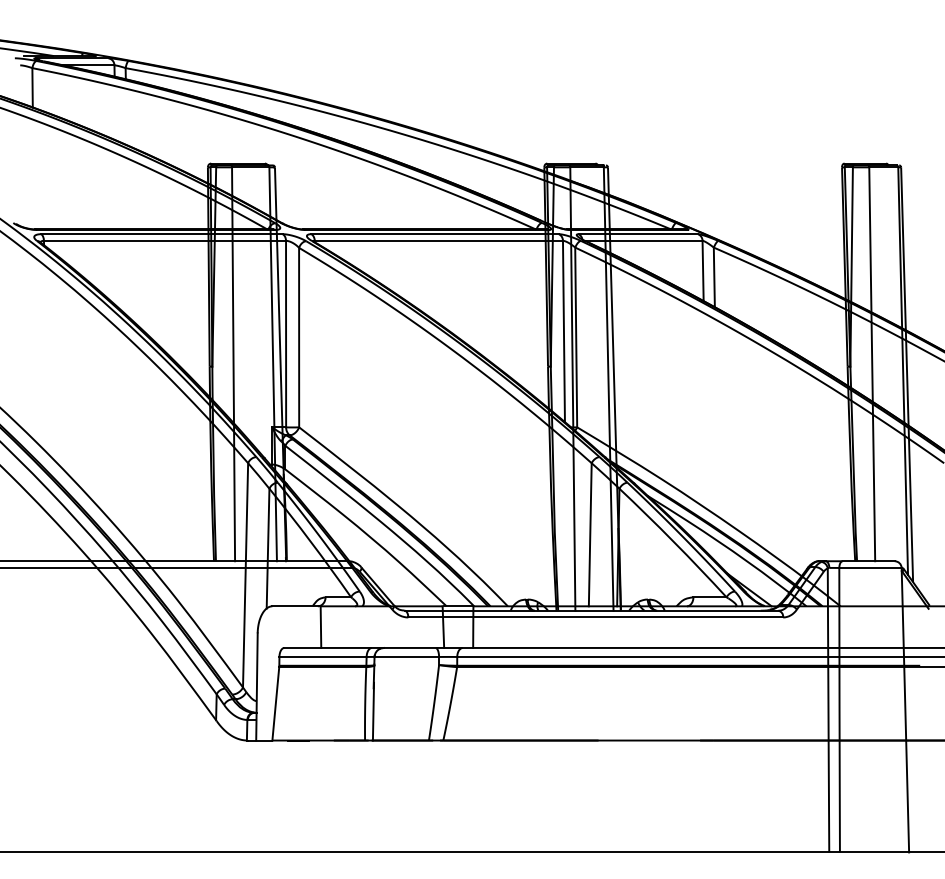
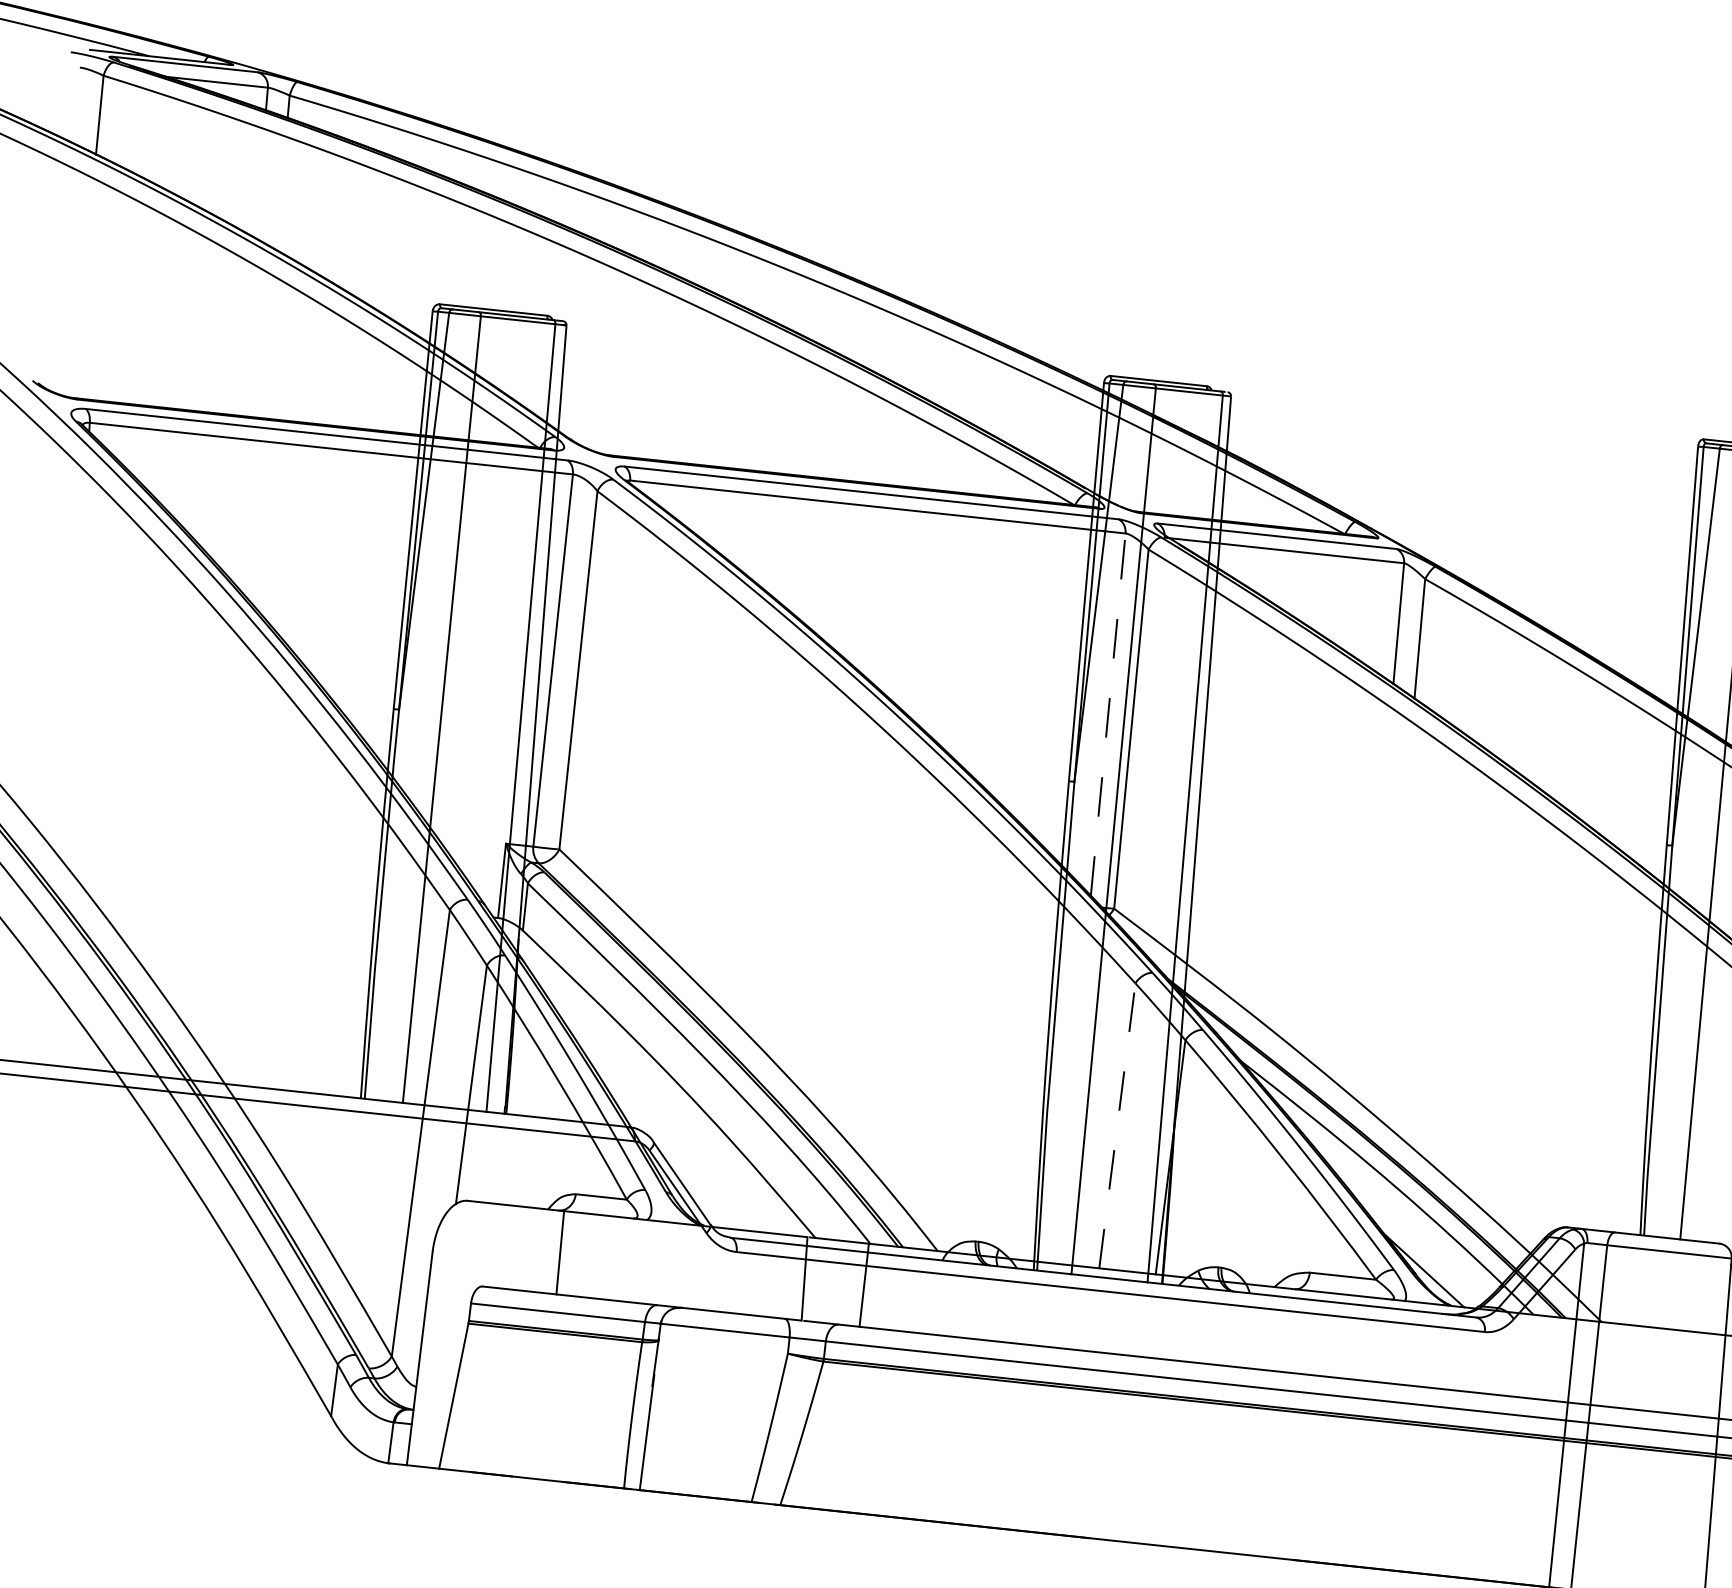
line: (563, 331) -> (1107, 714), solid -> dashed
line: (590, 534) -> (1117, 1125), solid -> dashed

